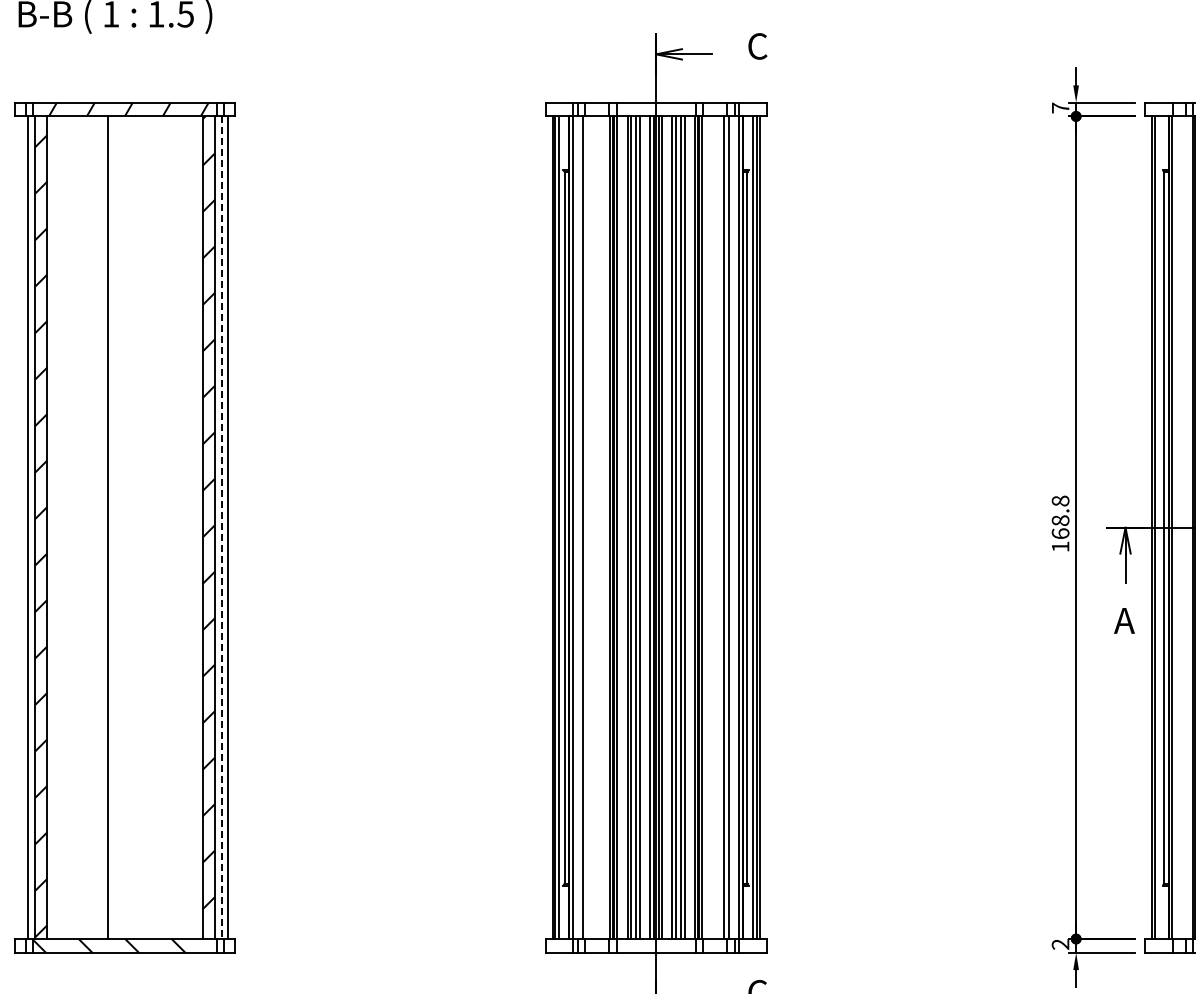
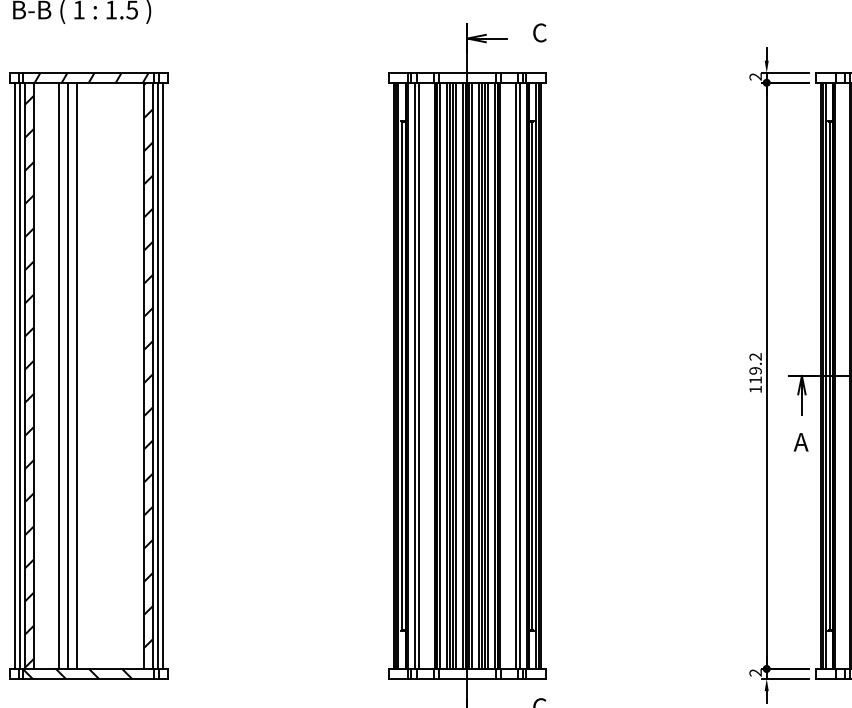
text: (1060, 107) -> (755, 76), 7 -> 2
text: (1060, 516) -> (755, 367), 168.8 -> 119.2
line: (21, 527) -> (15, 375), added
line: (83, 527) -> (59, 375), added
line: (95, 527) -> (67, 375), added
line: (587, 527) -> (418, 375), added
line: (1158, 527) -> (825, 375), added
line: (221, 528) -> (157, 376), dashed -> solid

